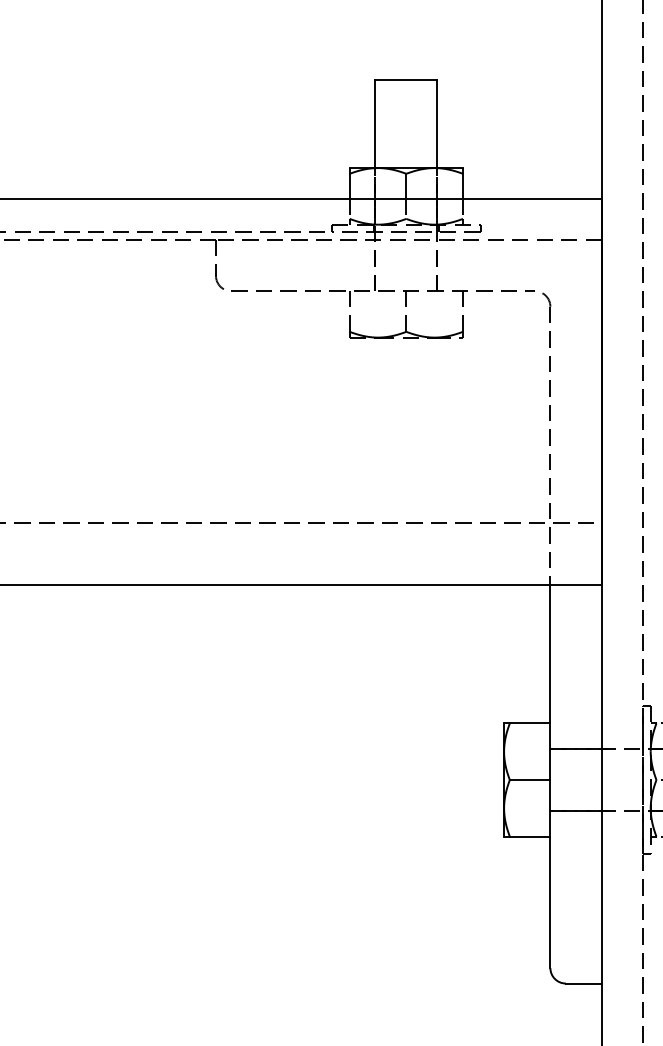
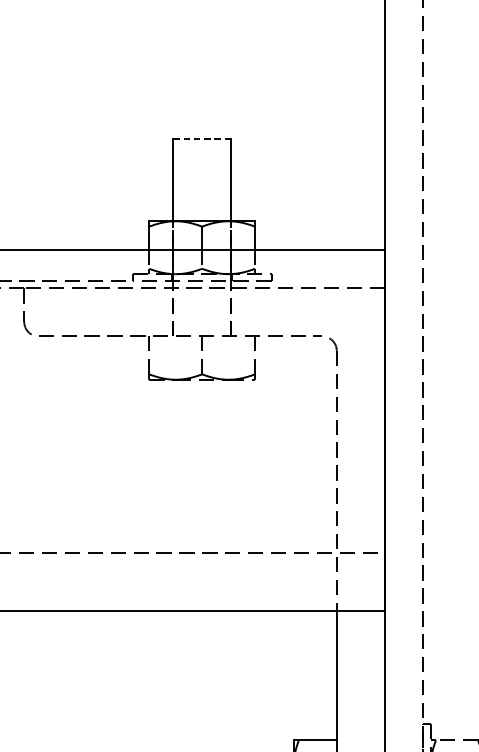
line: (406, 80) -> (202, 139), solid -> dashed

